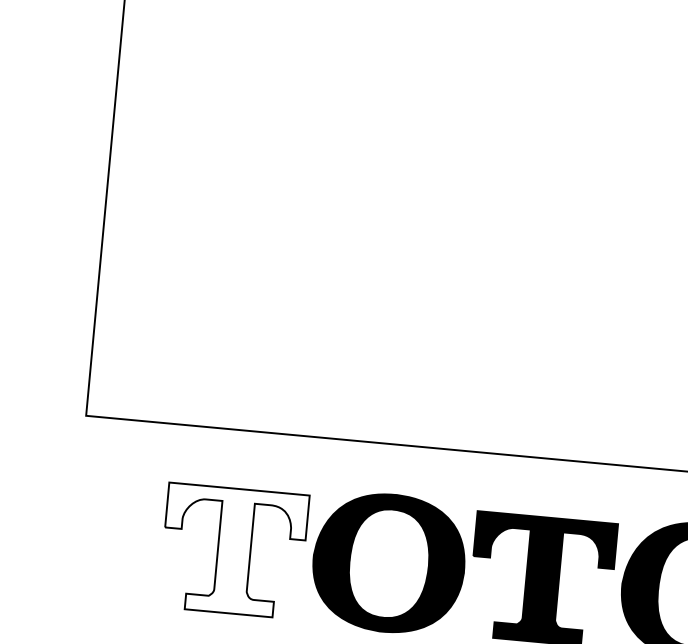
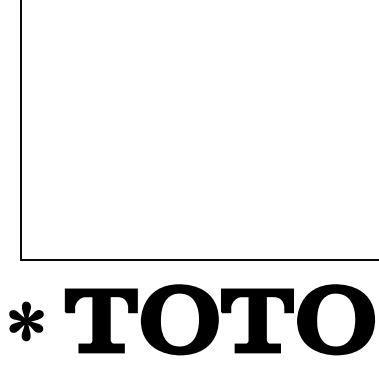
part: (85, 538) -> (26, 321), added
fill: (232, 550) -> (100, 320), added

